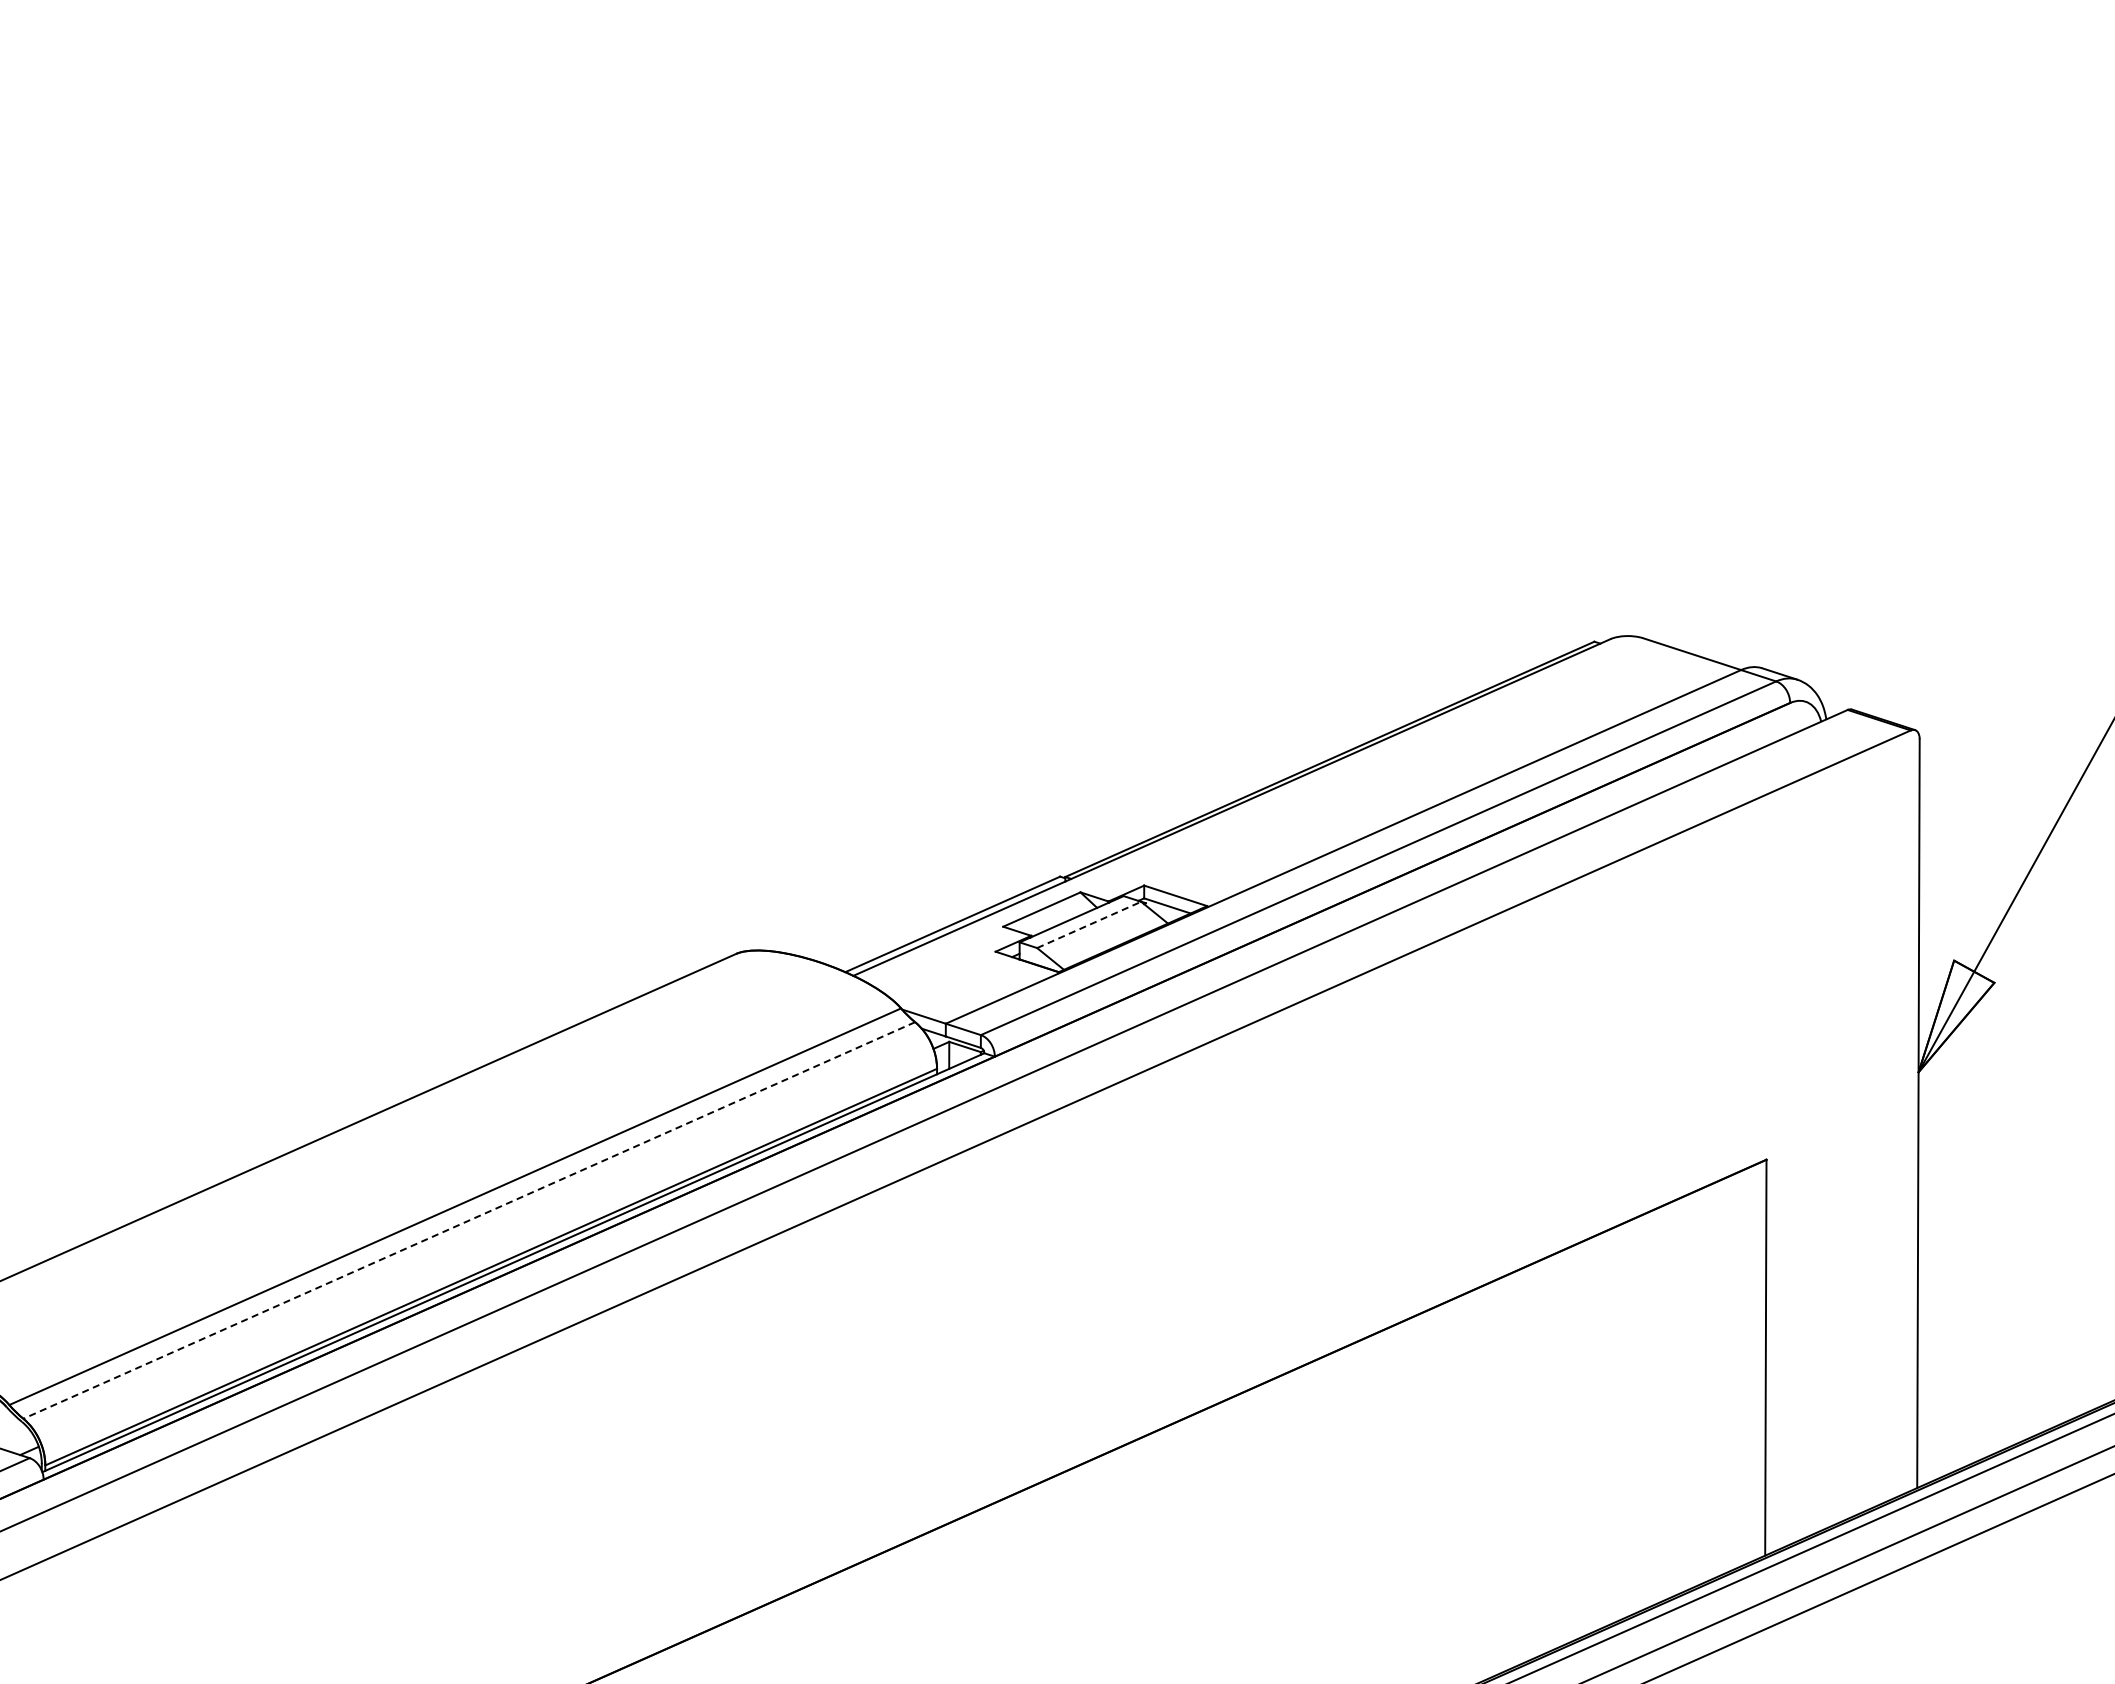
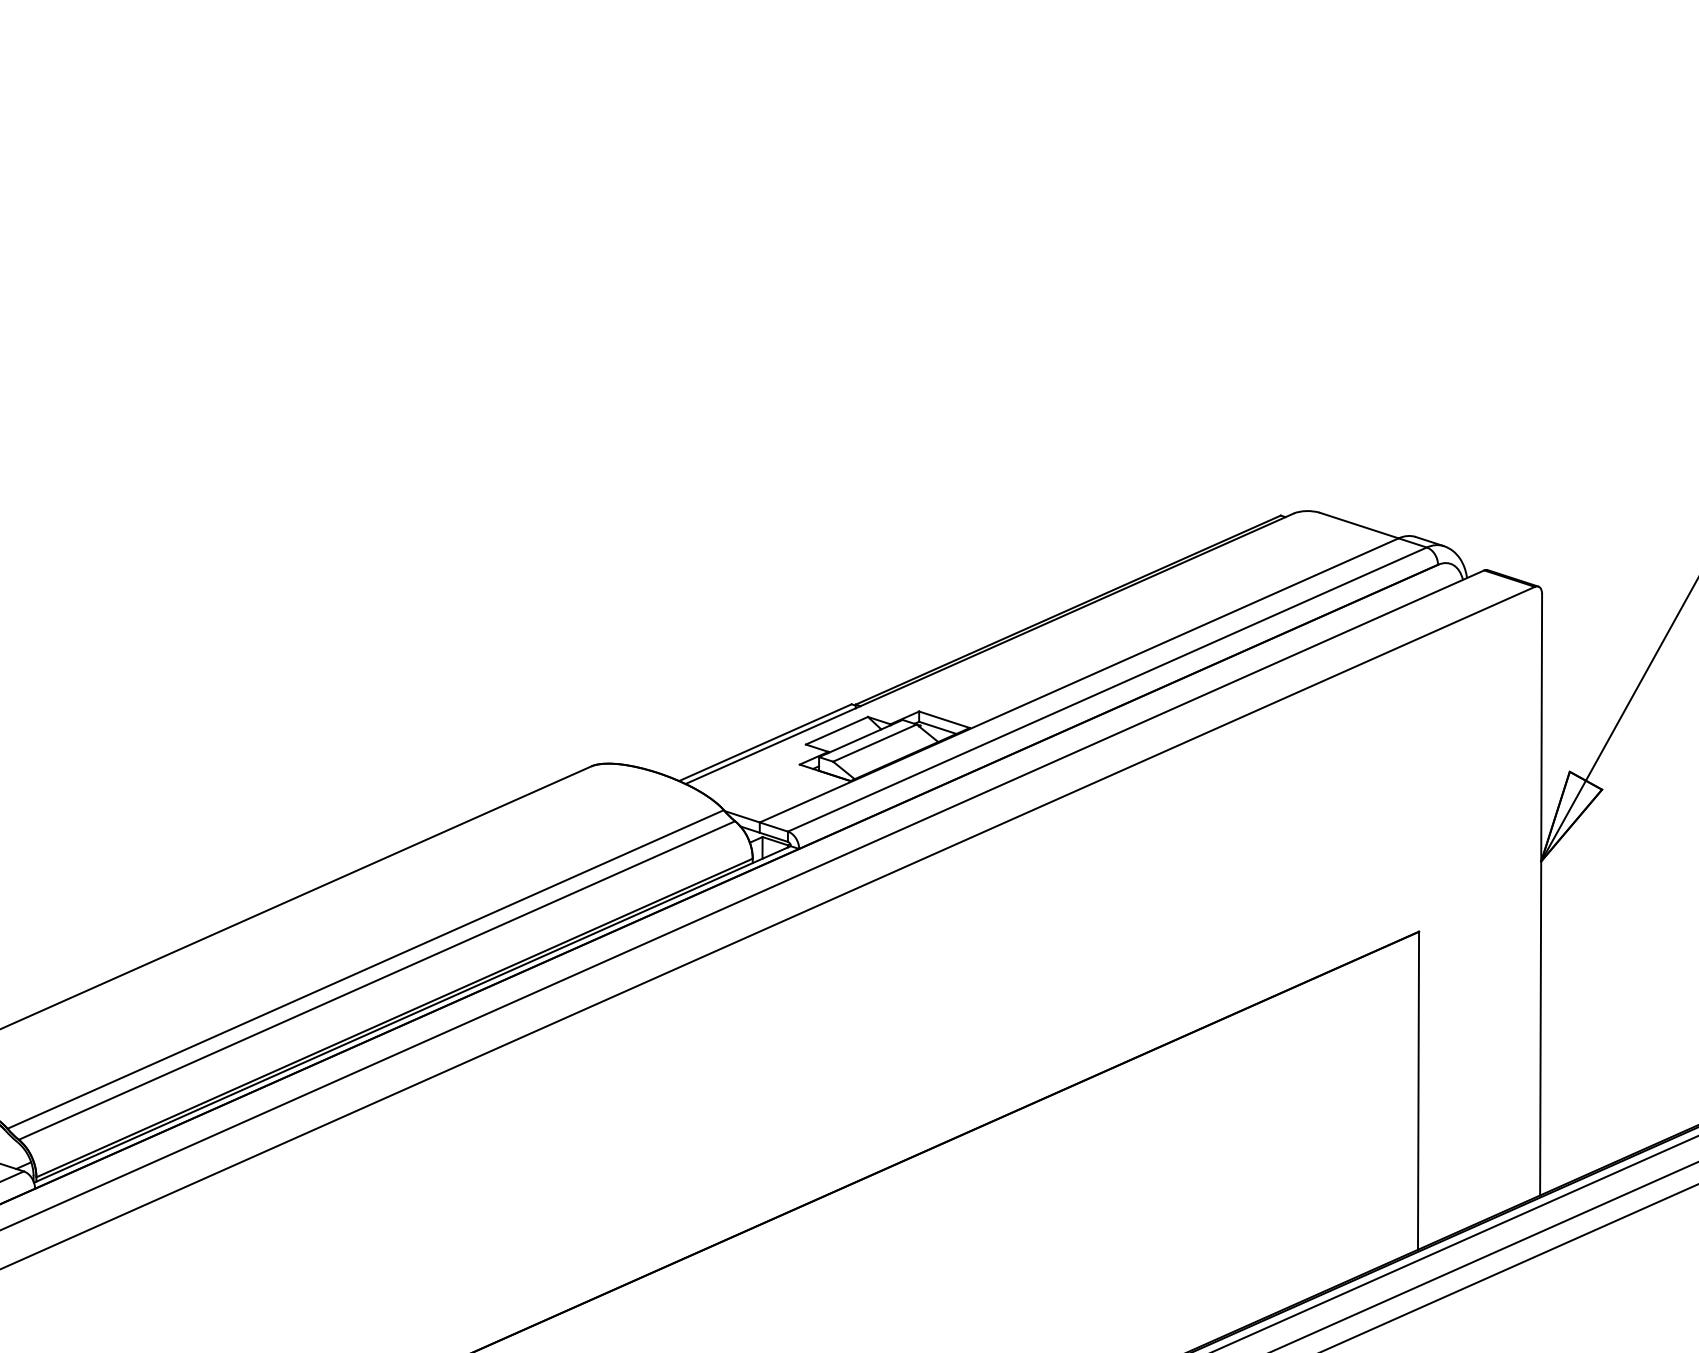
line: (1089, 924) -> (875, 742), dashed -> solid
line: (469, 1220) -> (377, 980), dashed -> solid

